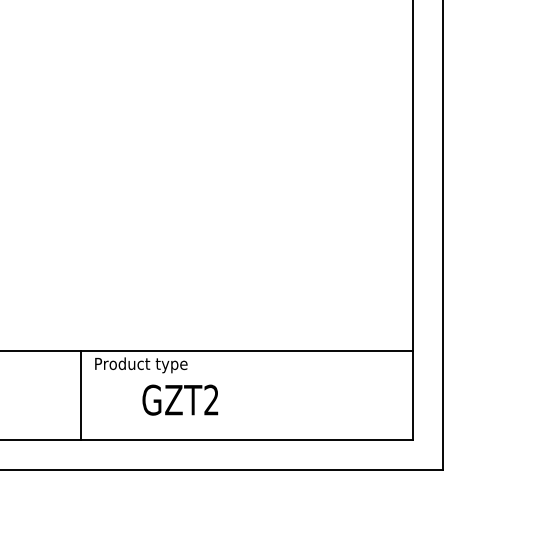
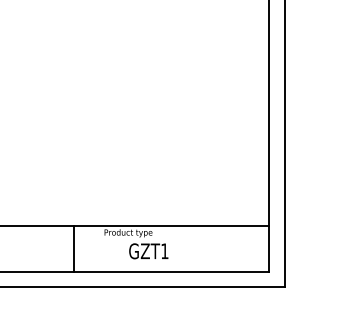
line: (81, 394) -> (74, 248), moved
text: (210, 398) -> (164, 250), GZT2 -> GZT1

